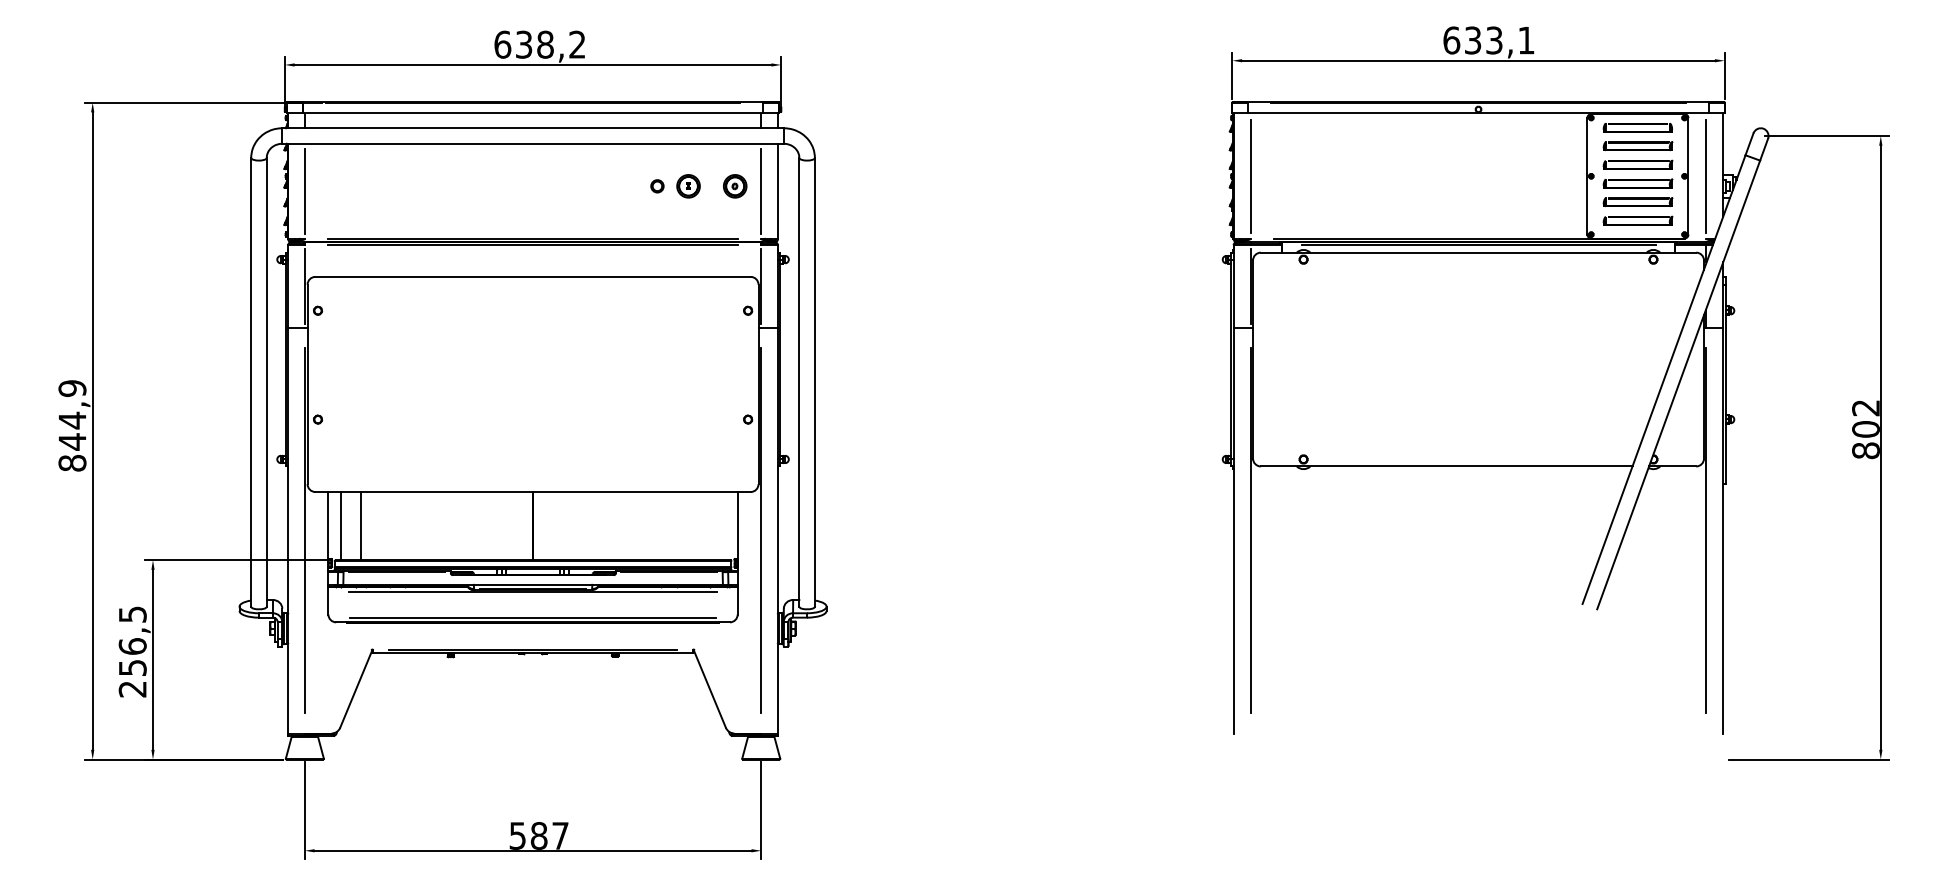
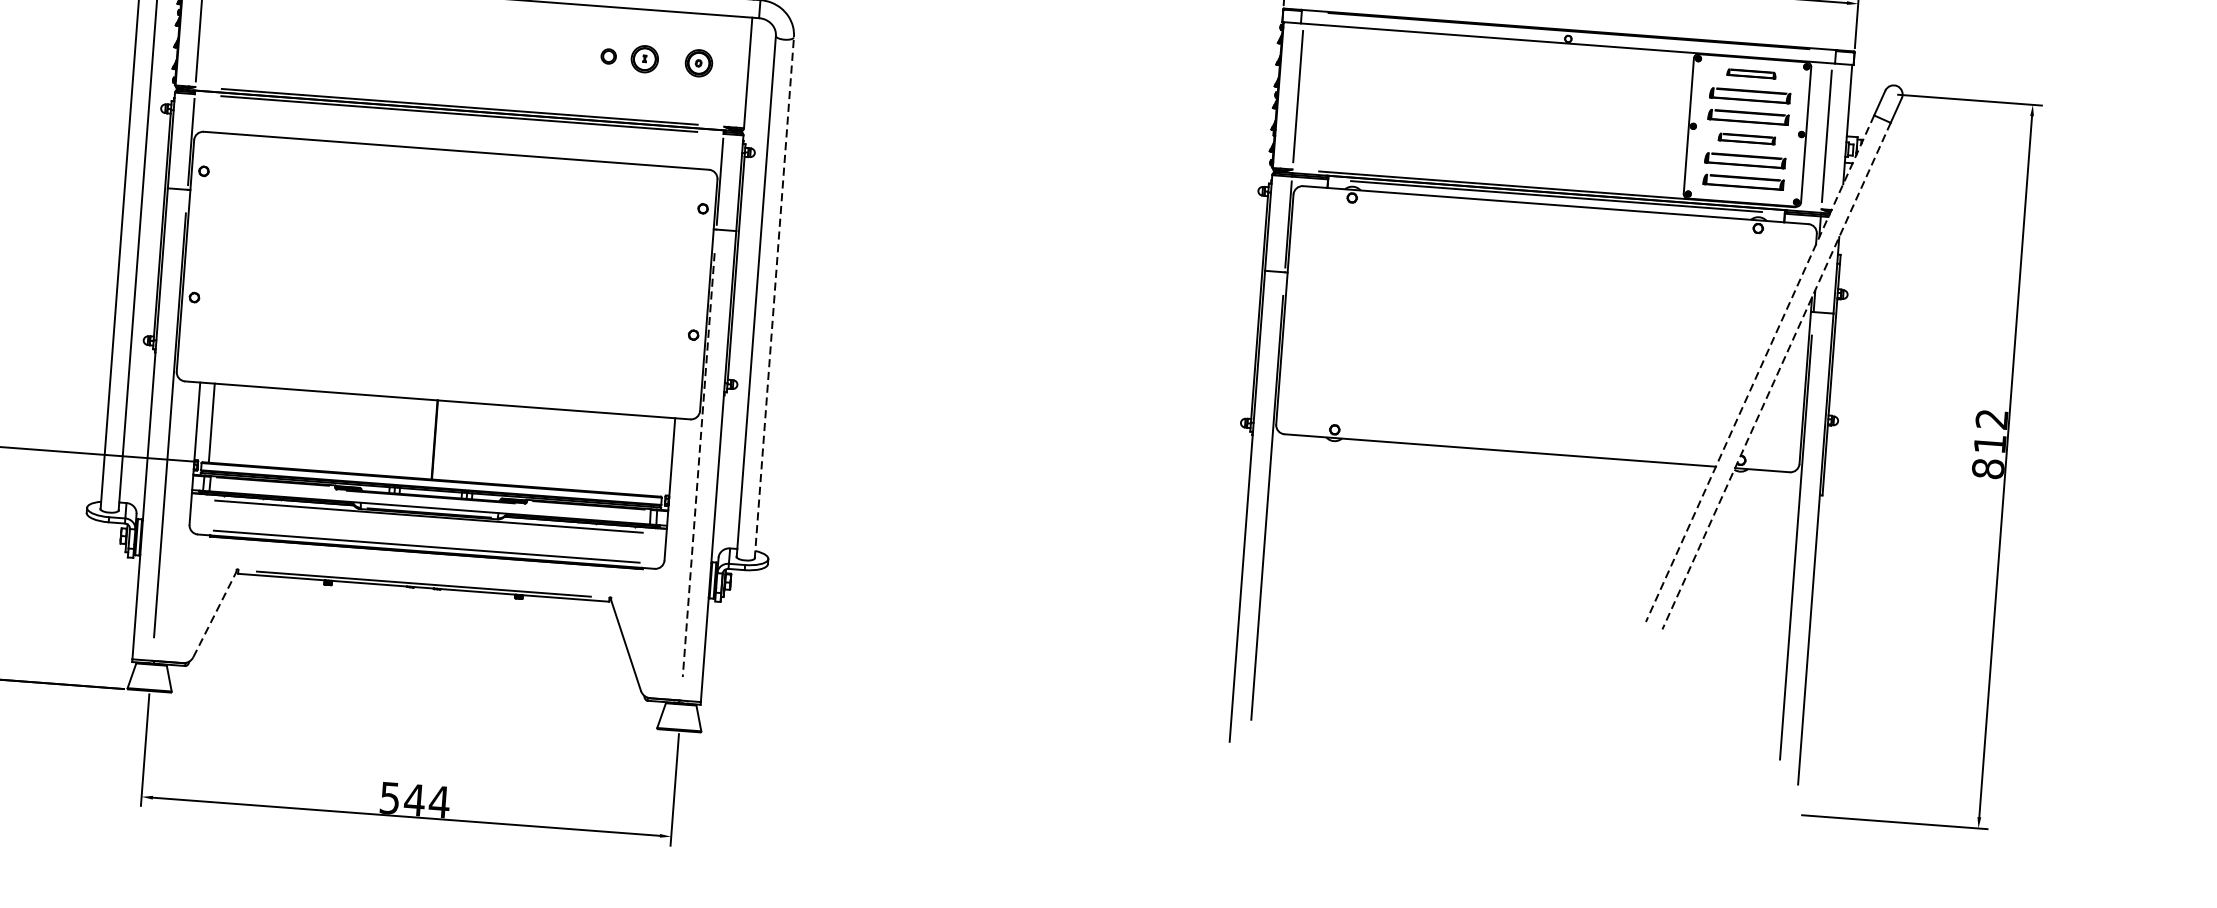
part: (1637, 127) -> (1751, 73), size x0.6
part: (1637, 183) -> (1746, 138), size x0.7
line: (760, 191) -> (727, 71), removed
line: (1664, 379) -> (1760, 368), solid -> dashed
line: (814, 382) -> (773, 297), solid -> dashed
line: (1678, 384) -> (1776, 375), solid -> dashed
text: (1865, 429) -> (1989, 444), 802 -> 812
line: (360, 526) -> (234, 425), removed
line: (760, 530) -> (698, 464), solid -> dashed
line: (356, 689) -> (215, 614), solid -> dashed
text: (549, 835) -> (426, 800), 587 -> 544

